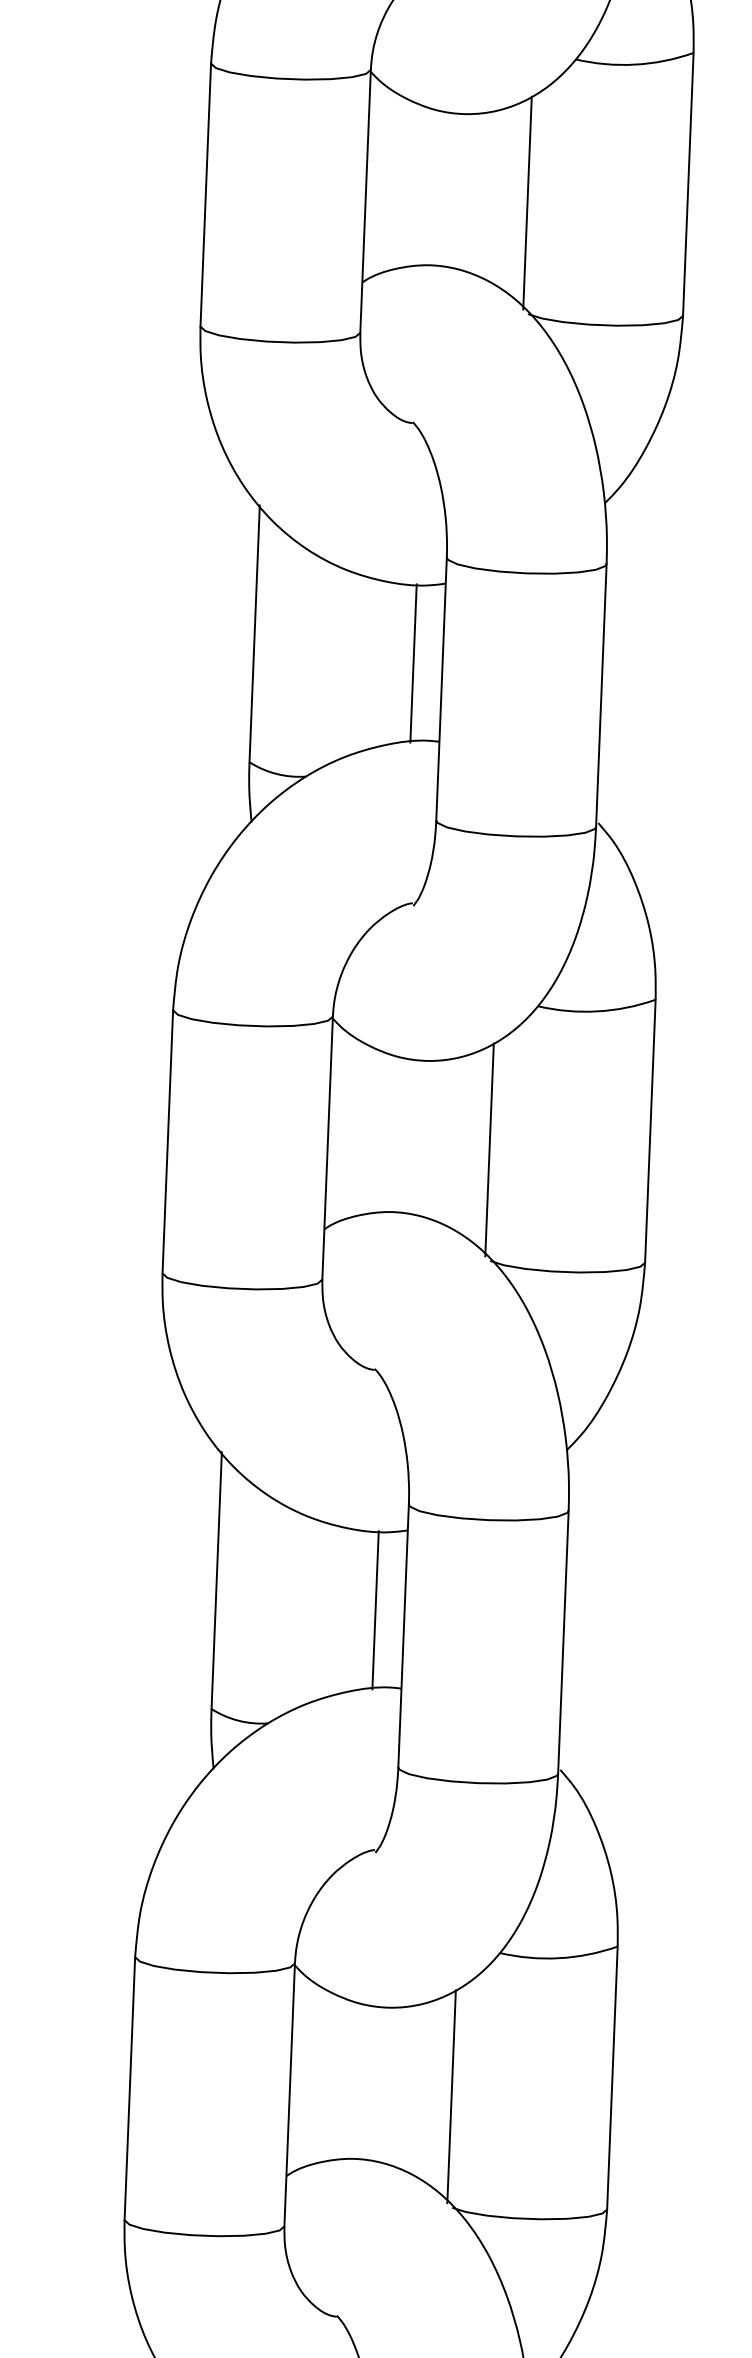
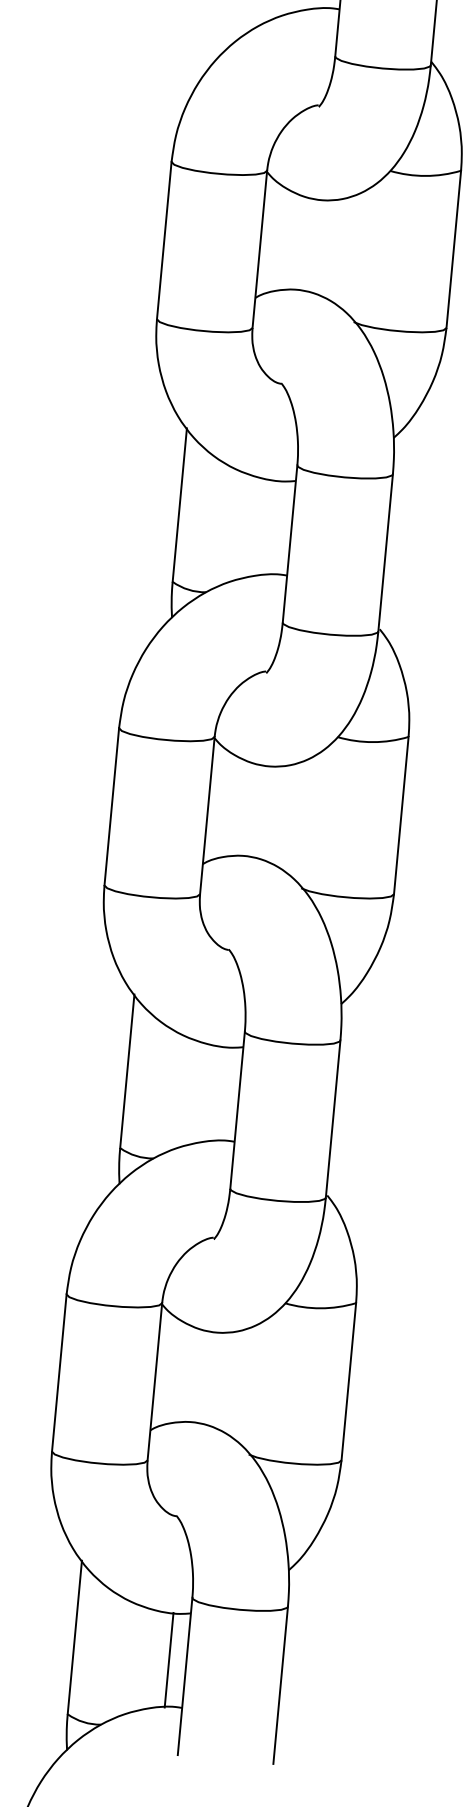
line: (526, 203) -> (356, 255), removed
line: (412, 662) -> (273, 527), removed
line: (489, 1149) -> (304, 821), removed
line: (375, 1609) -> (221, 1093), removed
line: (450, 2096) -> (251, 1387), removed

